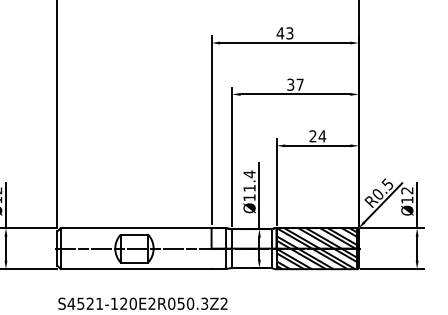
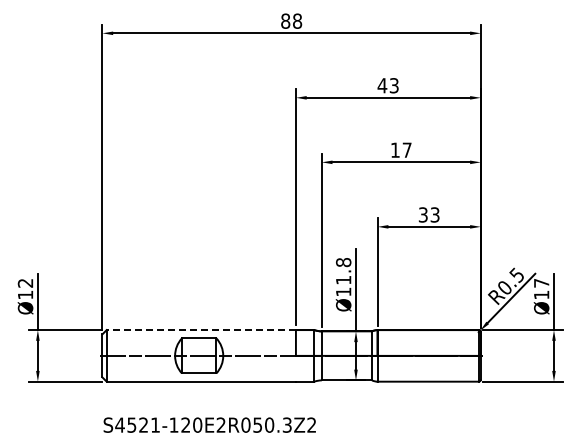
text: (290, 84) -> (395, 149), 37 -> 17
text: (317, 135) -> (429, 214), 24 -> 33
text: (249, 174) -> (343, 262), Ø11.4 -> Ø11.8
text: (407, 190) -> (541, 283), Ø12 -> Ø17
line: (136, 228) -> (201, 330), solid -> dashed
hatch: (317, 248) -> (428, 355), removed

